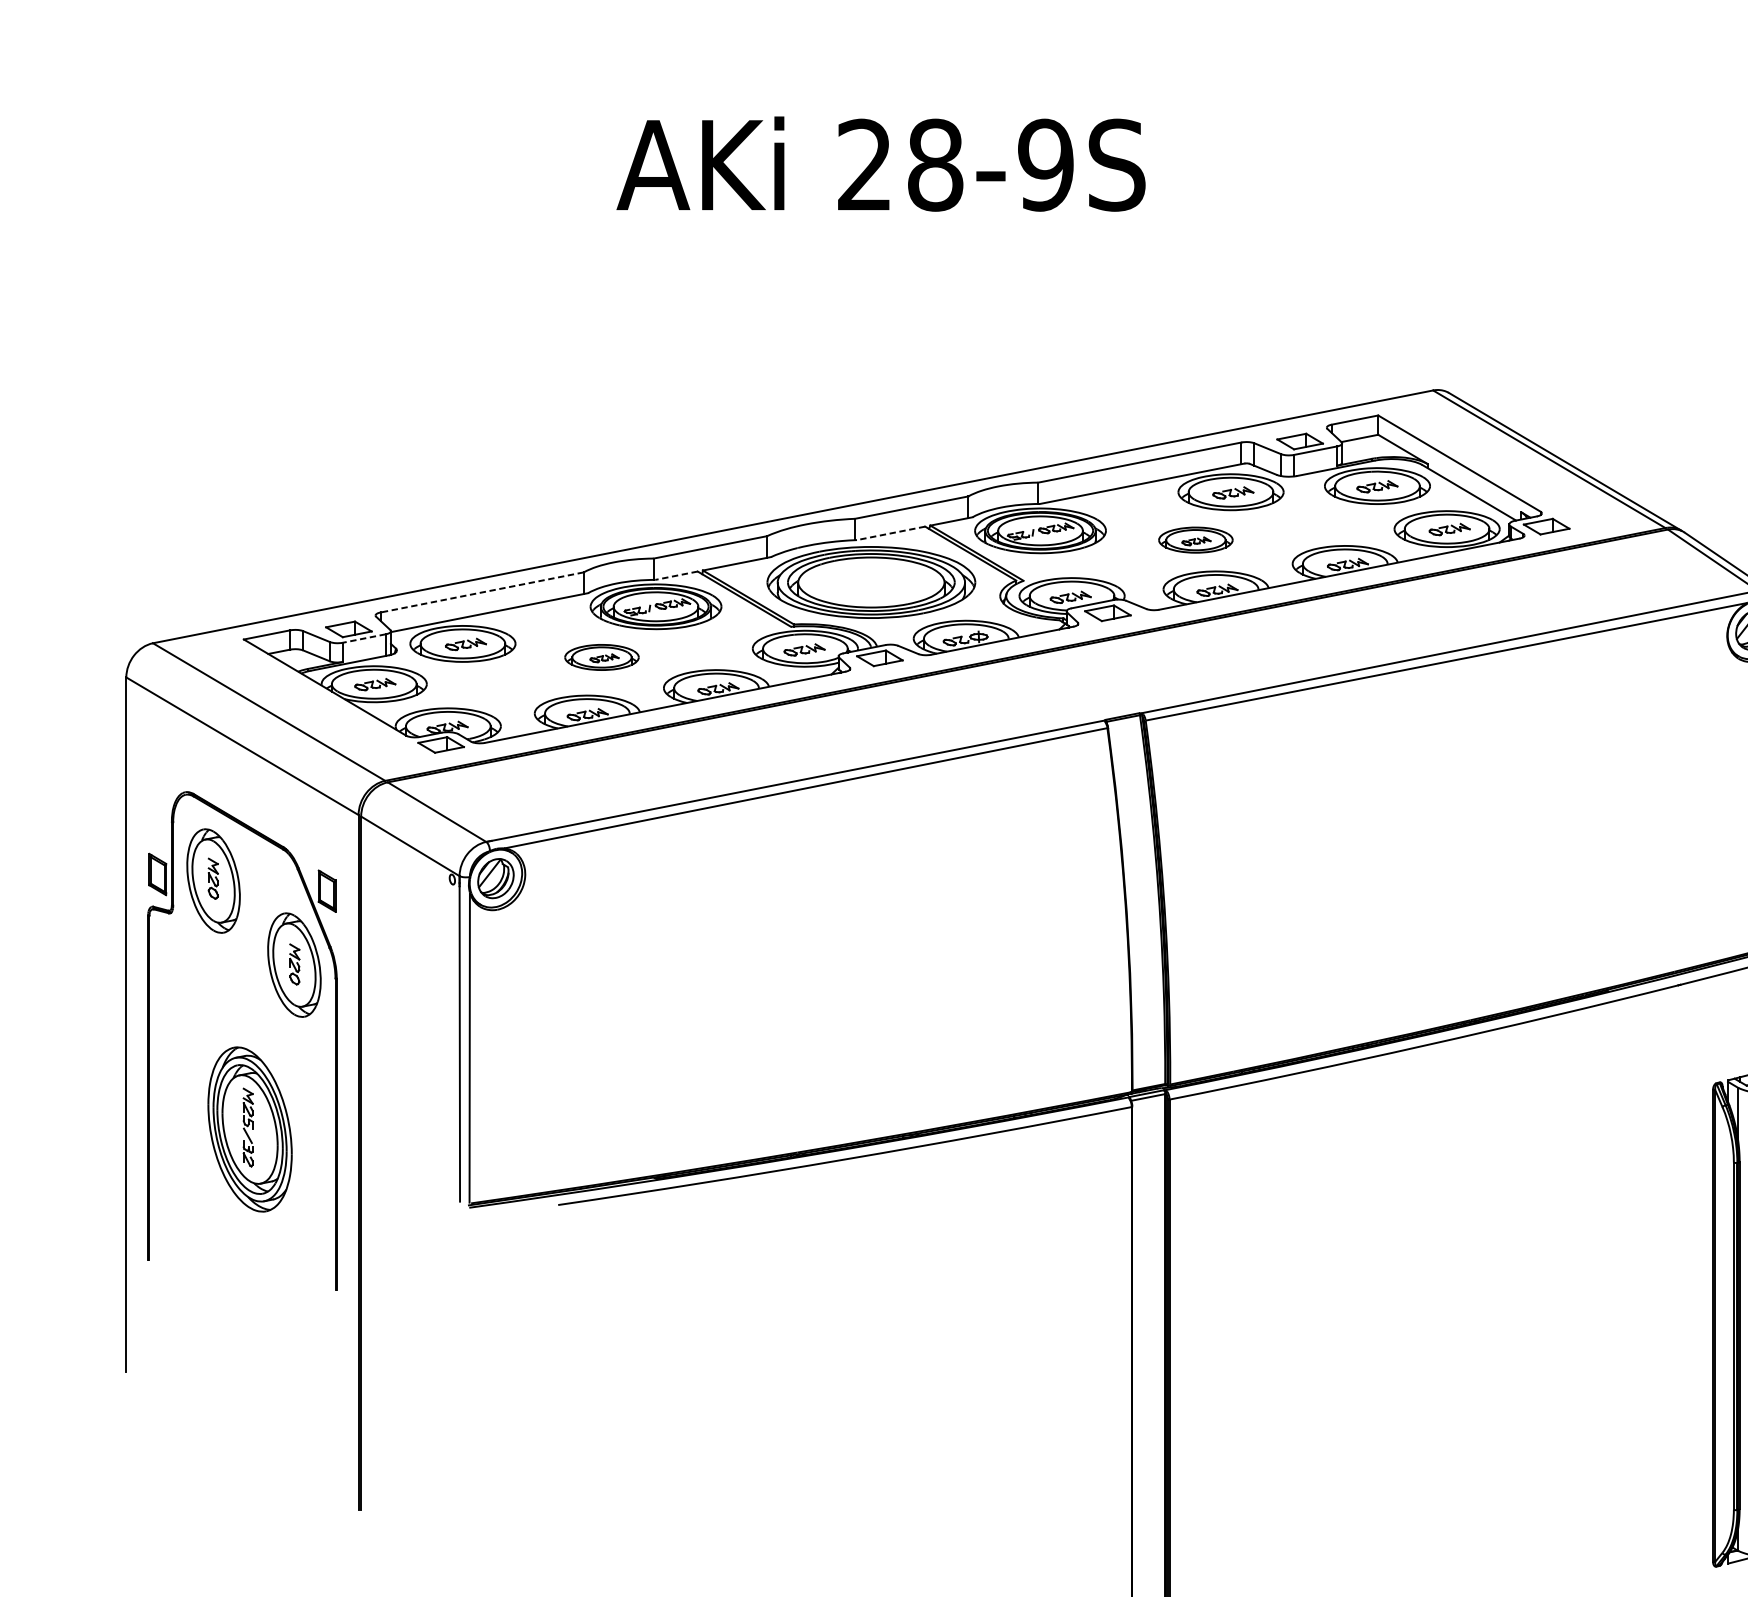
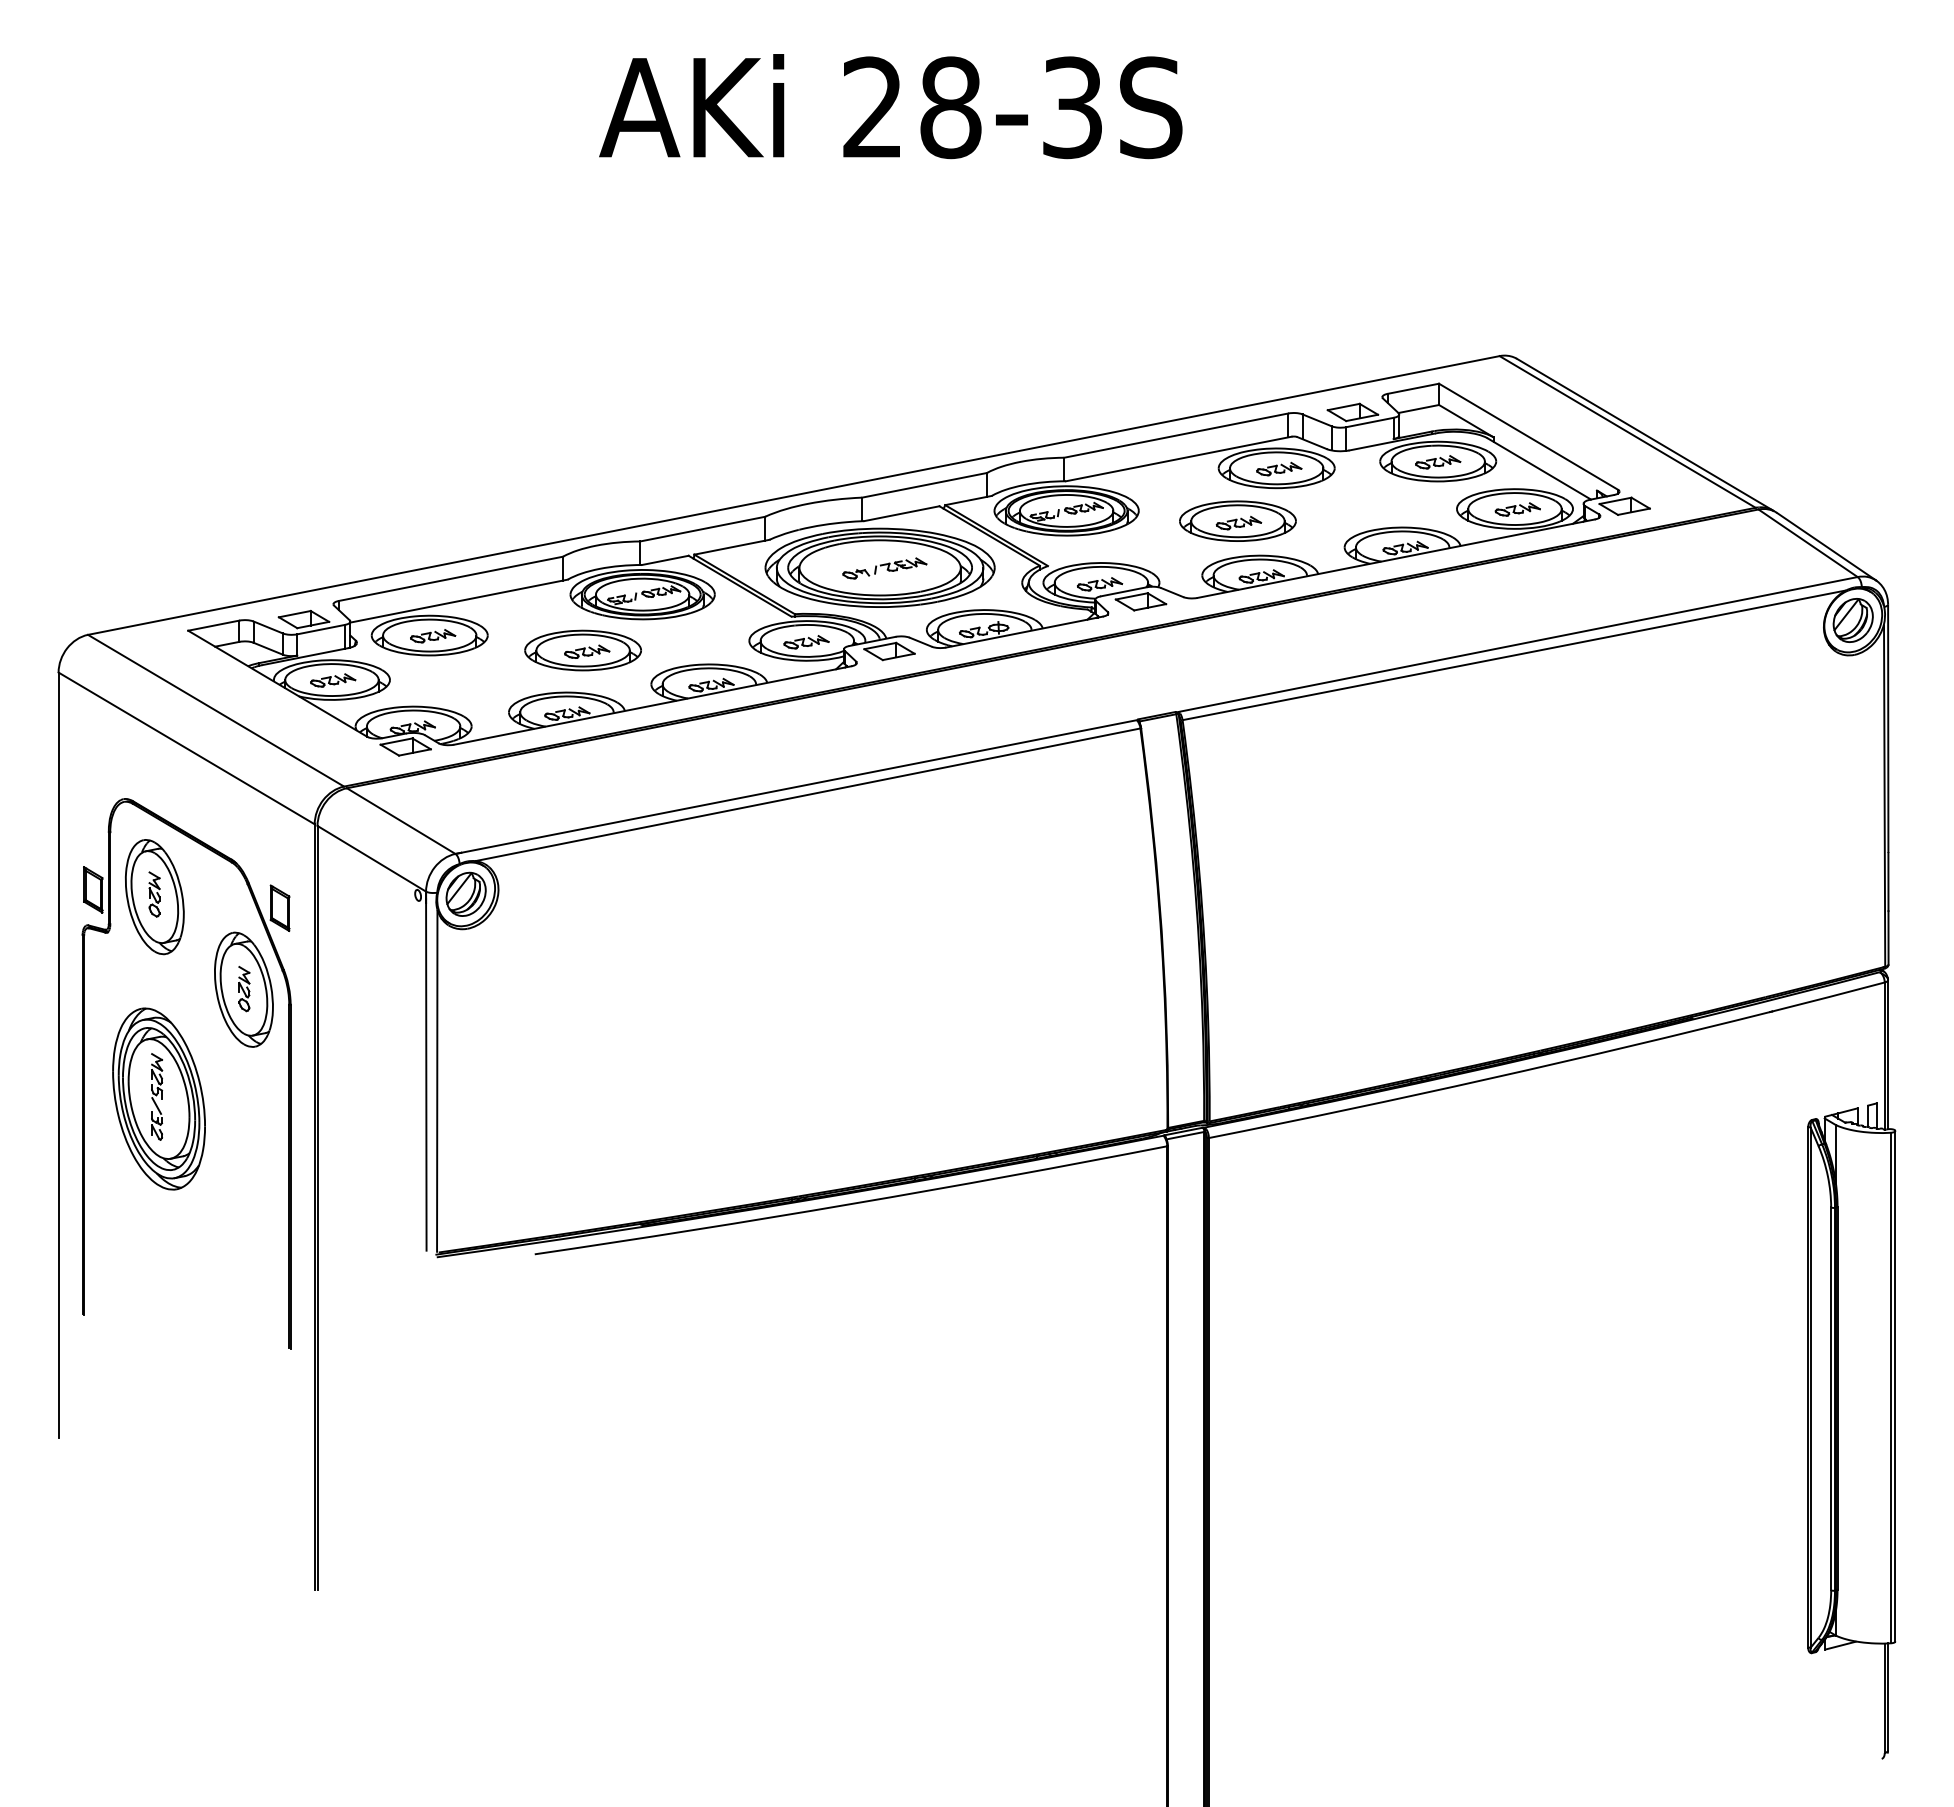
text: (1045, 164) -> (1072, 107), 28-9S -> 28-3S
line: (890, 533) -> (901, 513), dashed -> solid
part: (1195, 539) -> (1237, 520), size x1.43
line: (676, 575) -> (665, 560), dashed -> solid
part: (875, 583) -> (884, 568), added
line: (481, 592) -> (450, 578), dashed -> solid
line: (363, 638) -> (320, 629), dashed -> solid
part: (601, 657) -> (582, 650), size x1.43
part: (249, 1129) -> (158, 1098), moved

